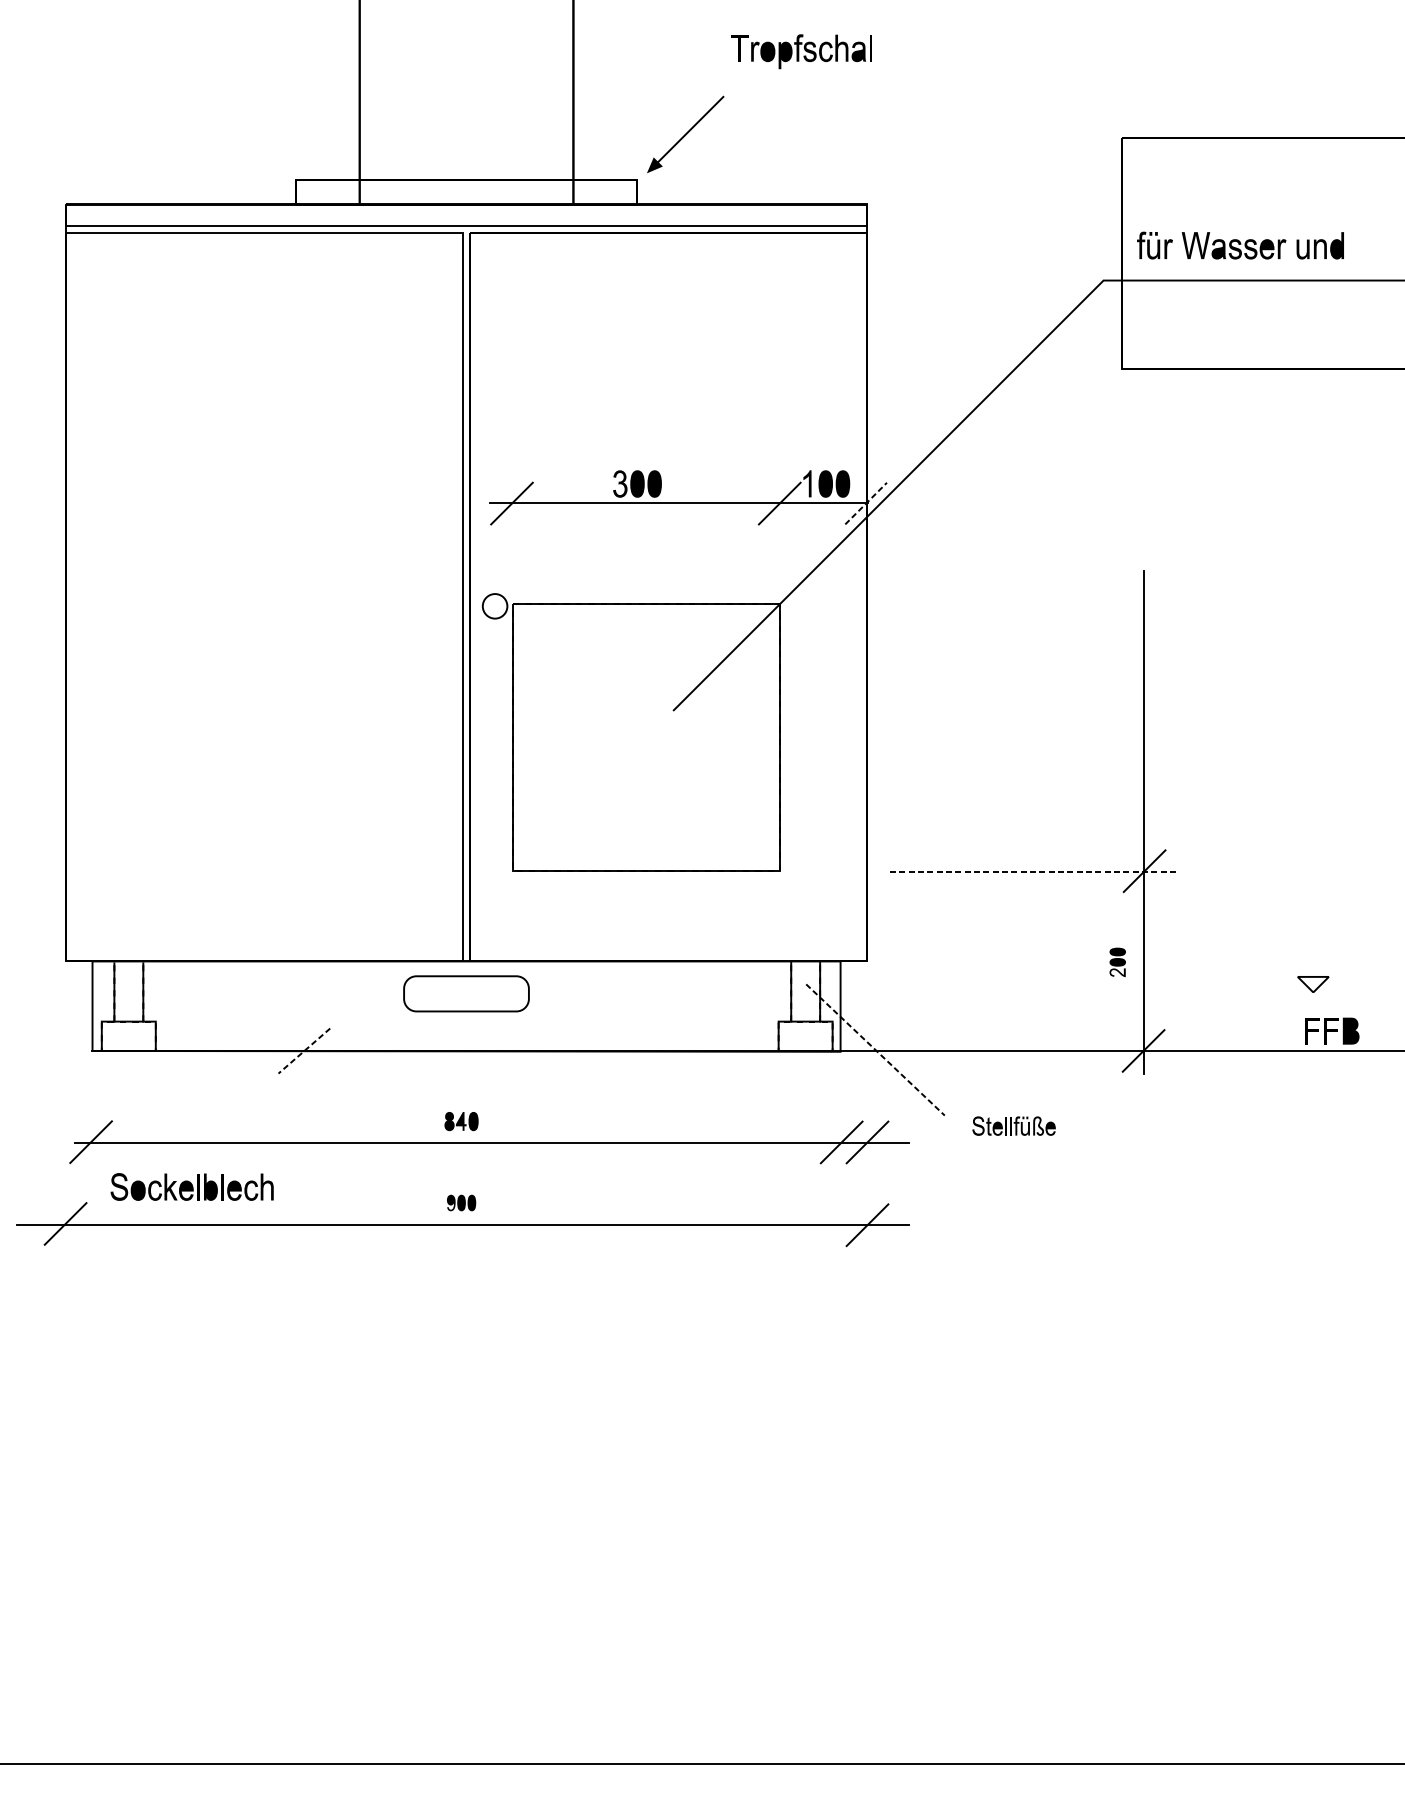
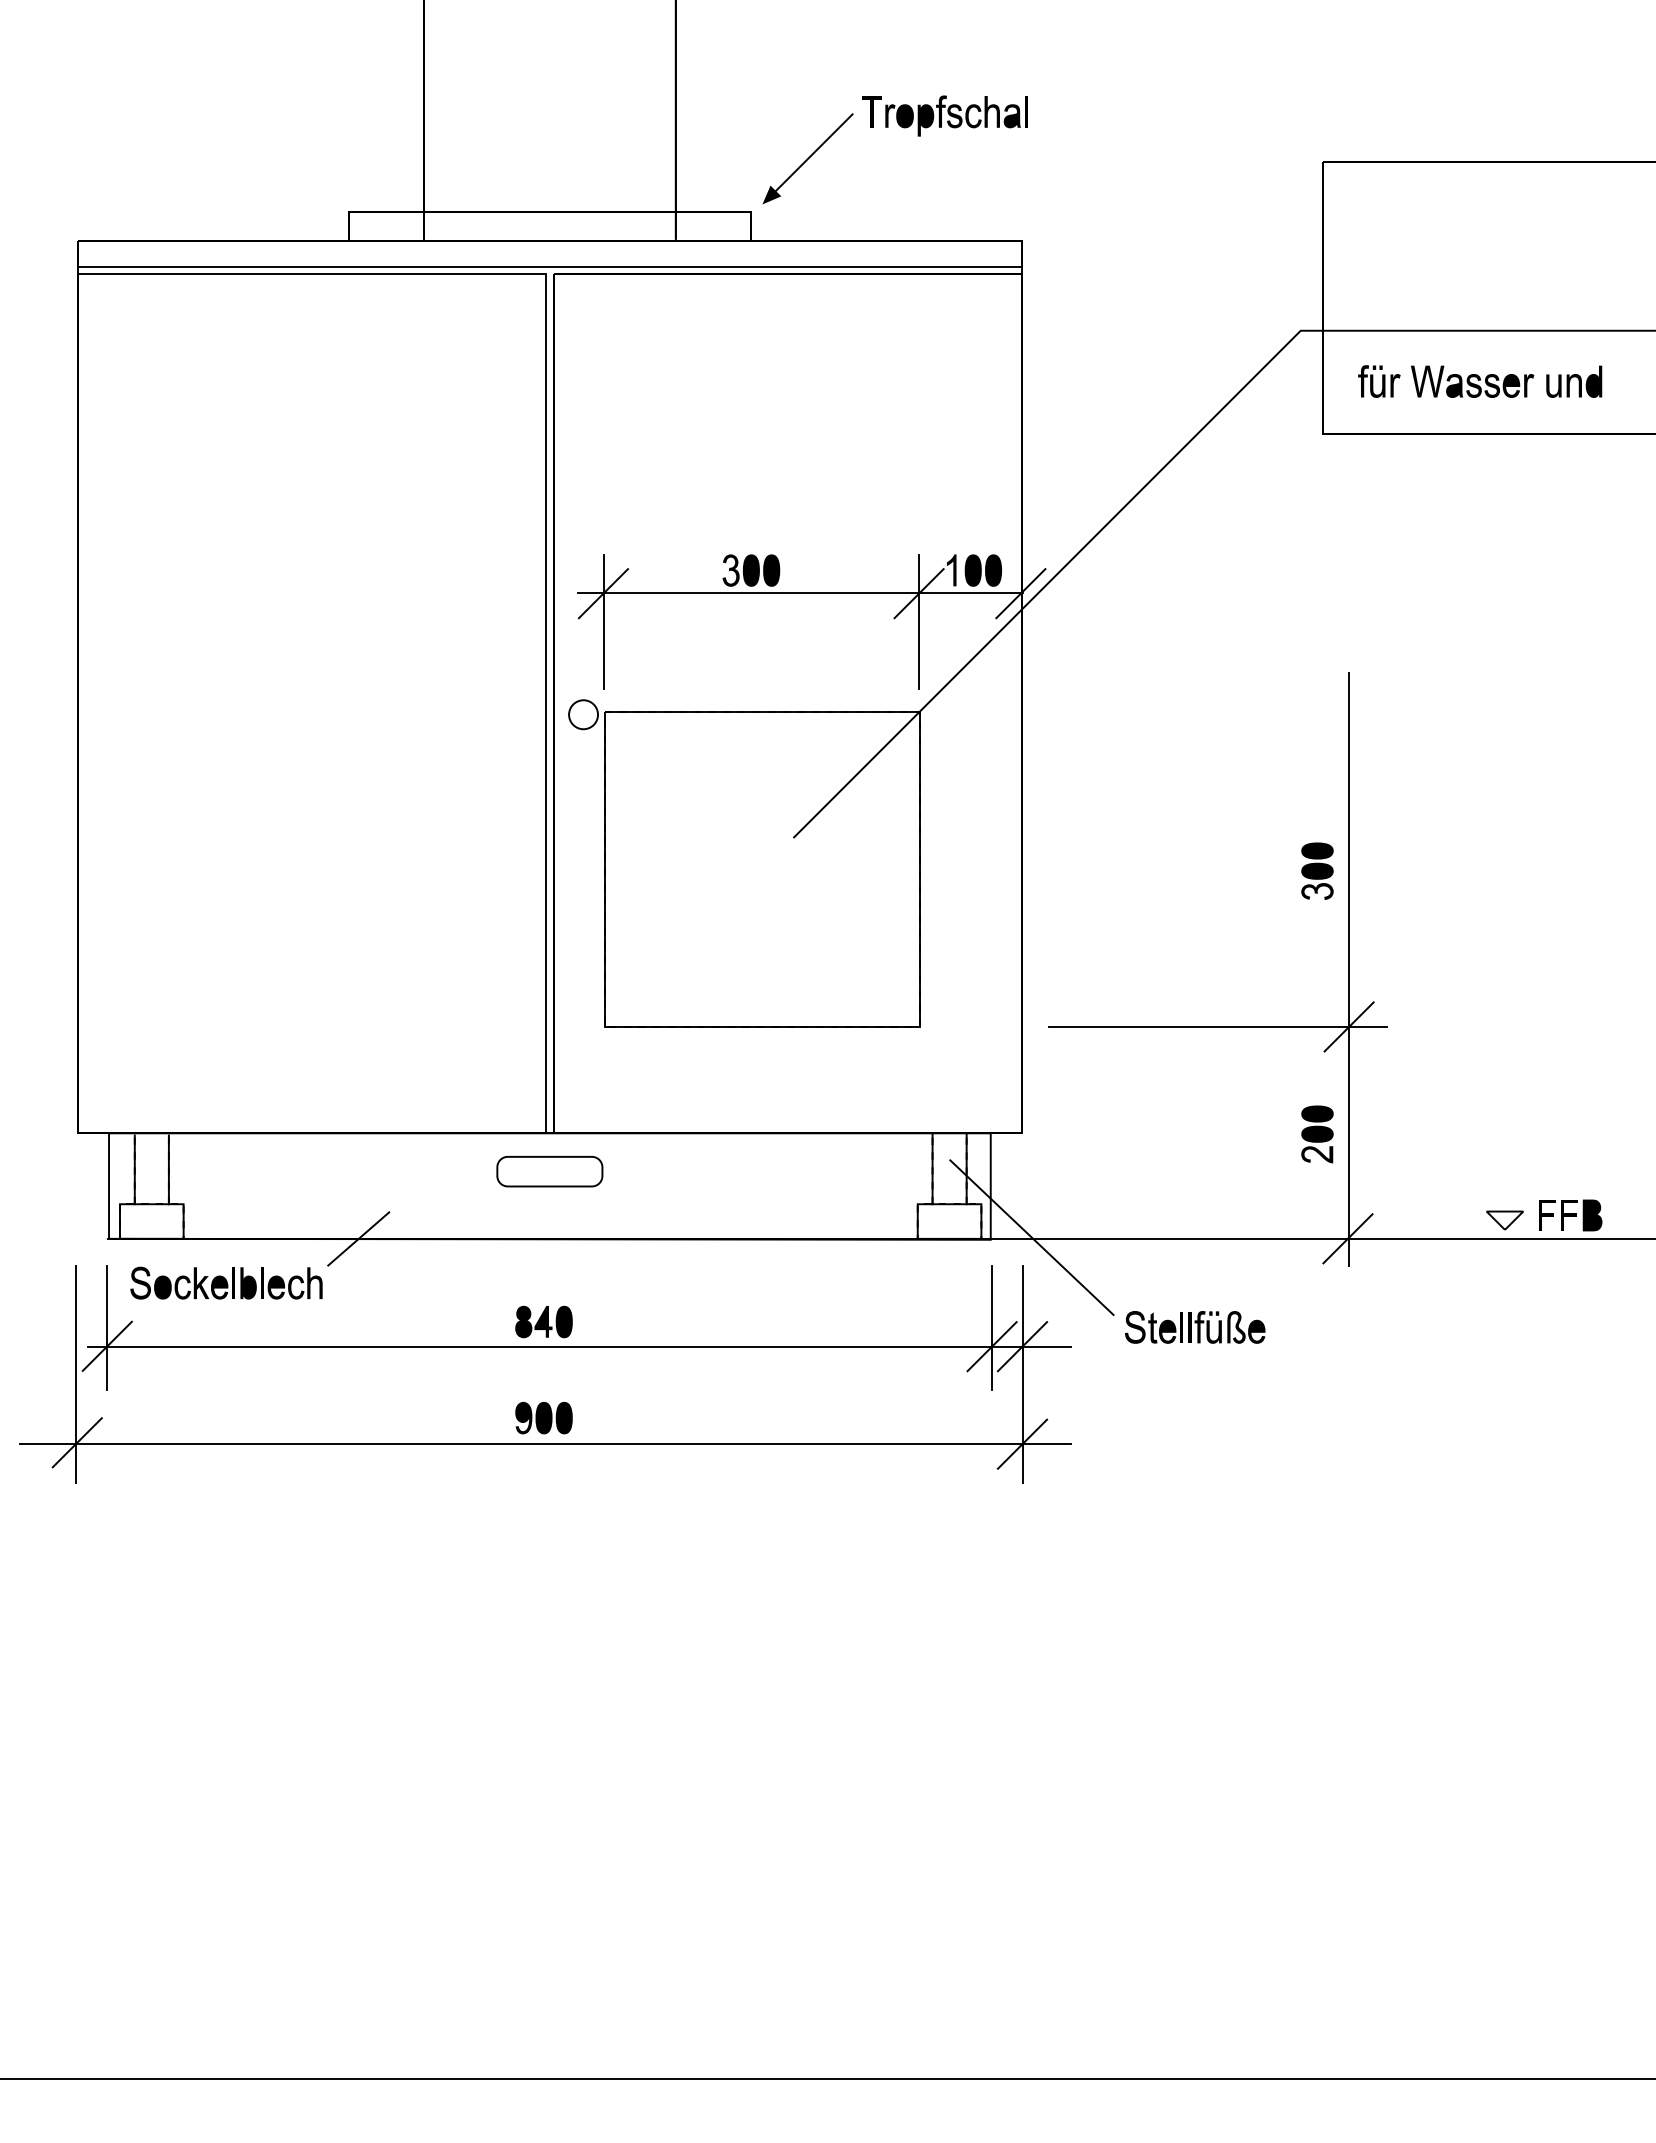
part: (801, 51) -> (944, 115), moved
part: (1240, 245) -> (1480, 381), moved
line: (865, 503) -> (1020, 593), dashed -> solid
line: (512, 527) -> (604, 621), added
line: (780, 527) -> (919, 621), added
part: (1117, 738) -> (1317, 870), added
line: (1032, 871) -> (1217, 1027), dashed -> solid
part: (1117, 962) -> (1317, 1134), size x1.67
part: (1312, 984) -> (1504, 1220), moved
part: (466, 993) -> (549, 1171), size x0.71
line: (875, 1050) -> (1032, 1238), dashed -> solid
line: (304, 1051) -> (358, 1239), dashed -> solid
part: (461, 1121) -> (543, 1321), size x1.43
line: (91, 1126) -> (107, 1327), added
line: (841, 1126) -> (991, 1327), added
part: (1014, 1126) -> (1195, 1327), size x1.43
line: (64, 1165) -> (76, 1373), added
line: (867, 1165) -> (1022, 1373), added
part: (192, 1186) -> (226, 1282), moved
part: (461, 1202) -> (543, 1417), size x1.67

